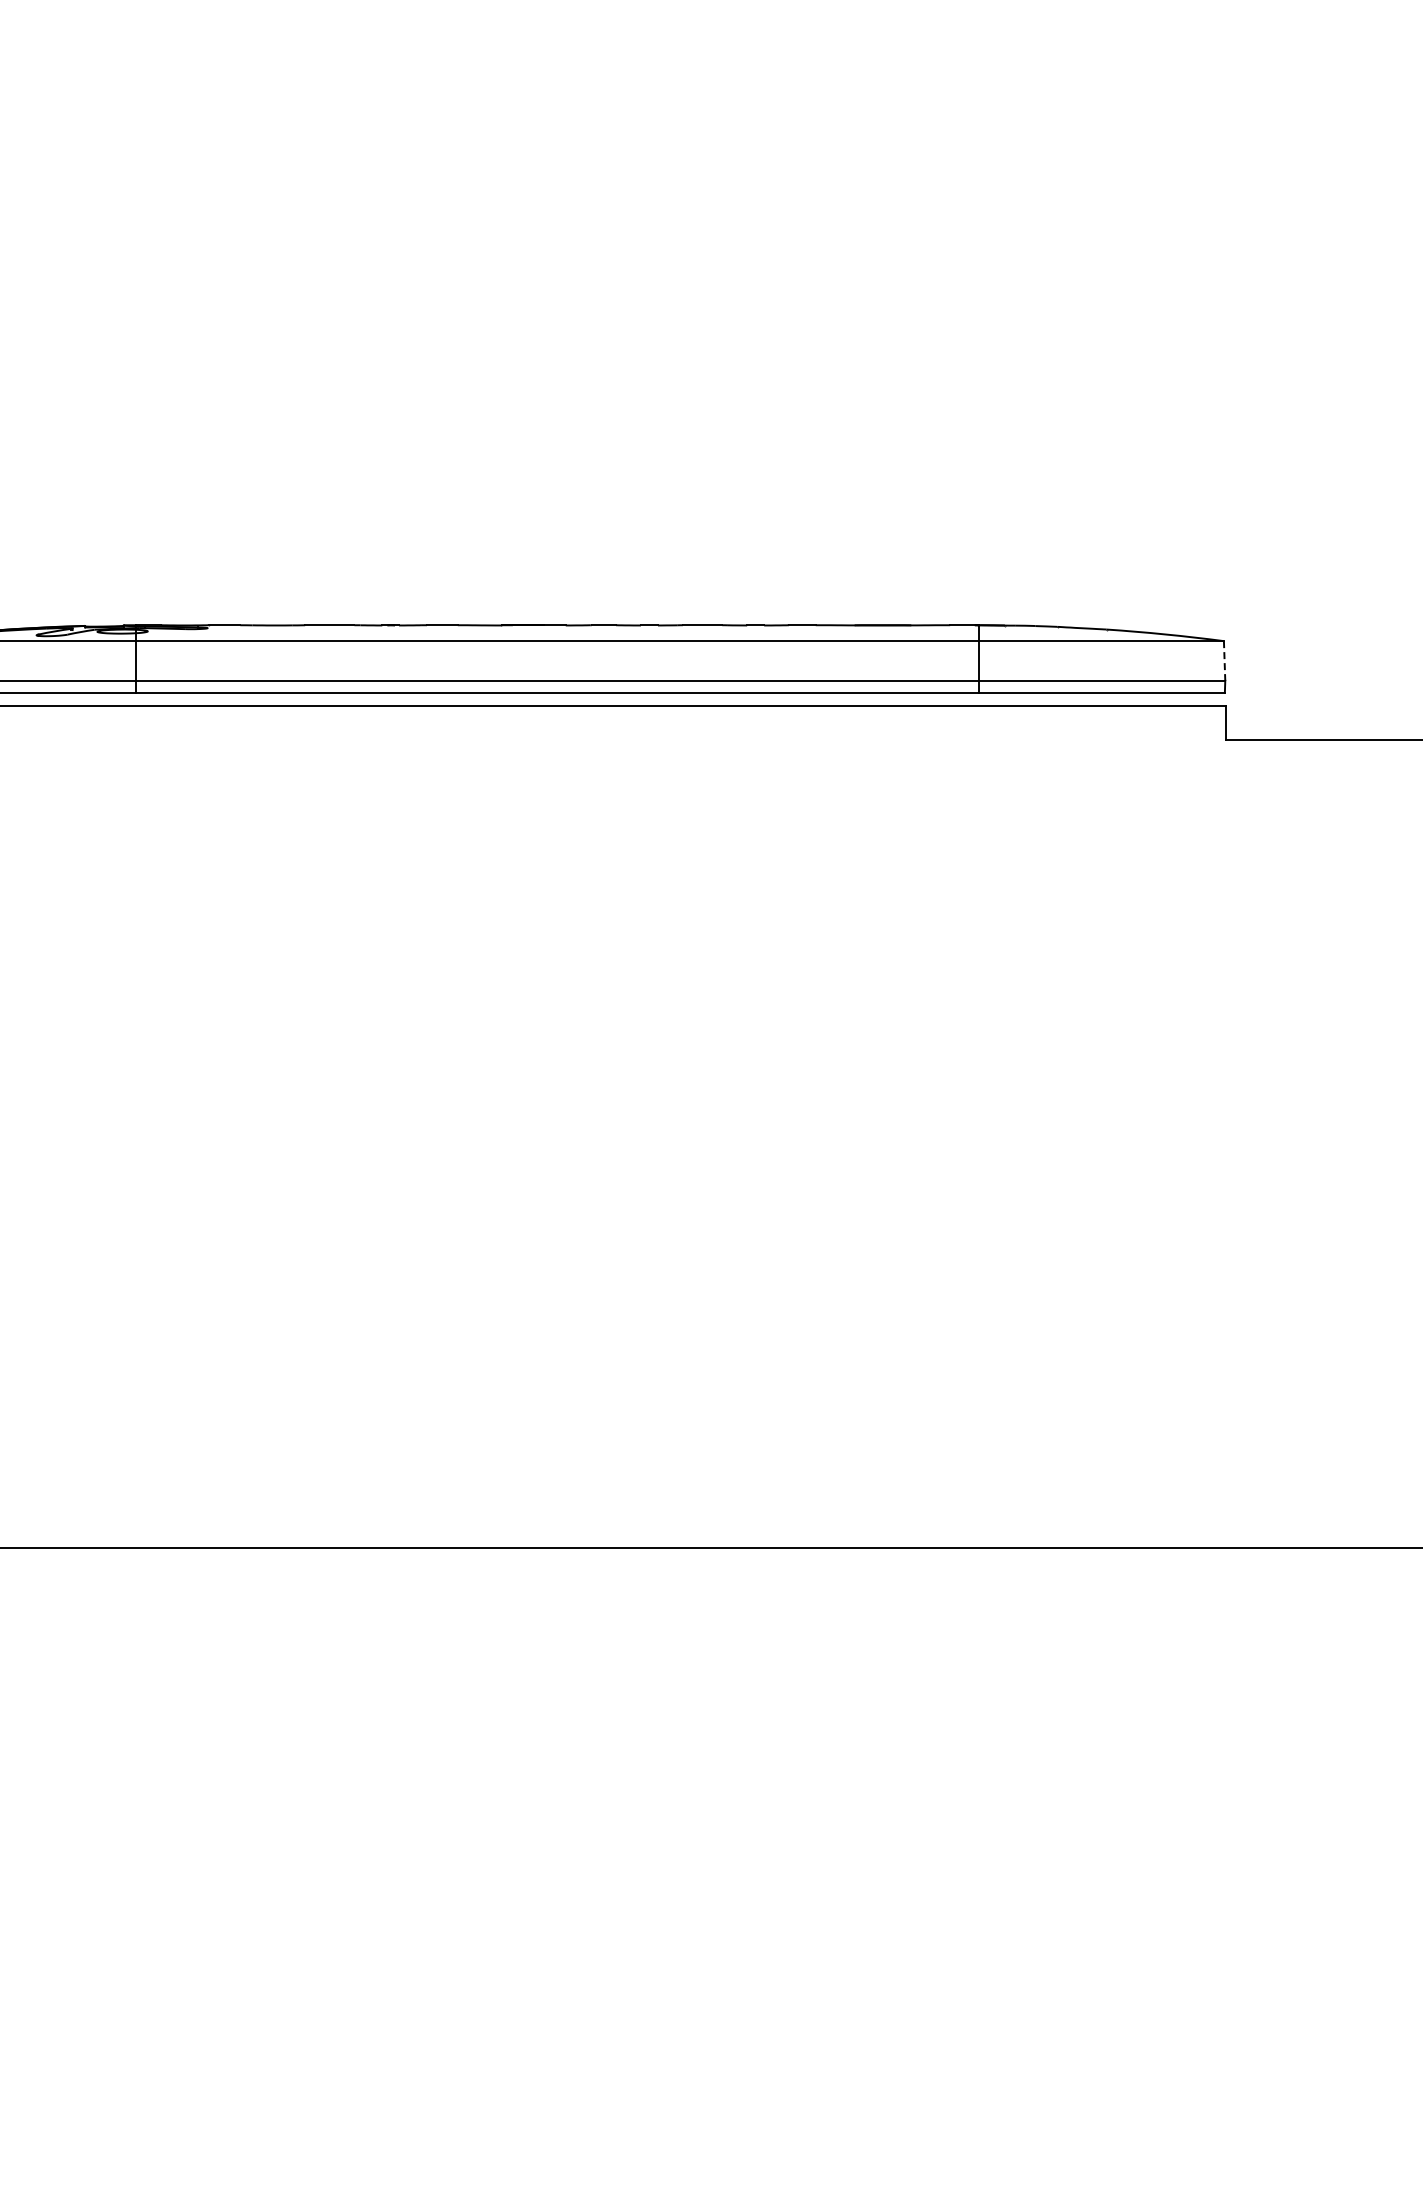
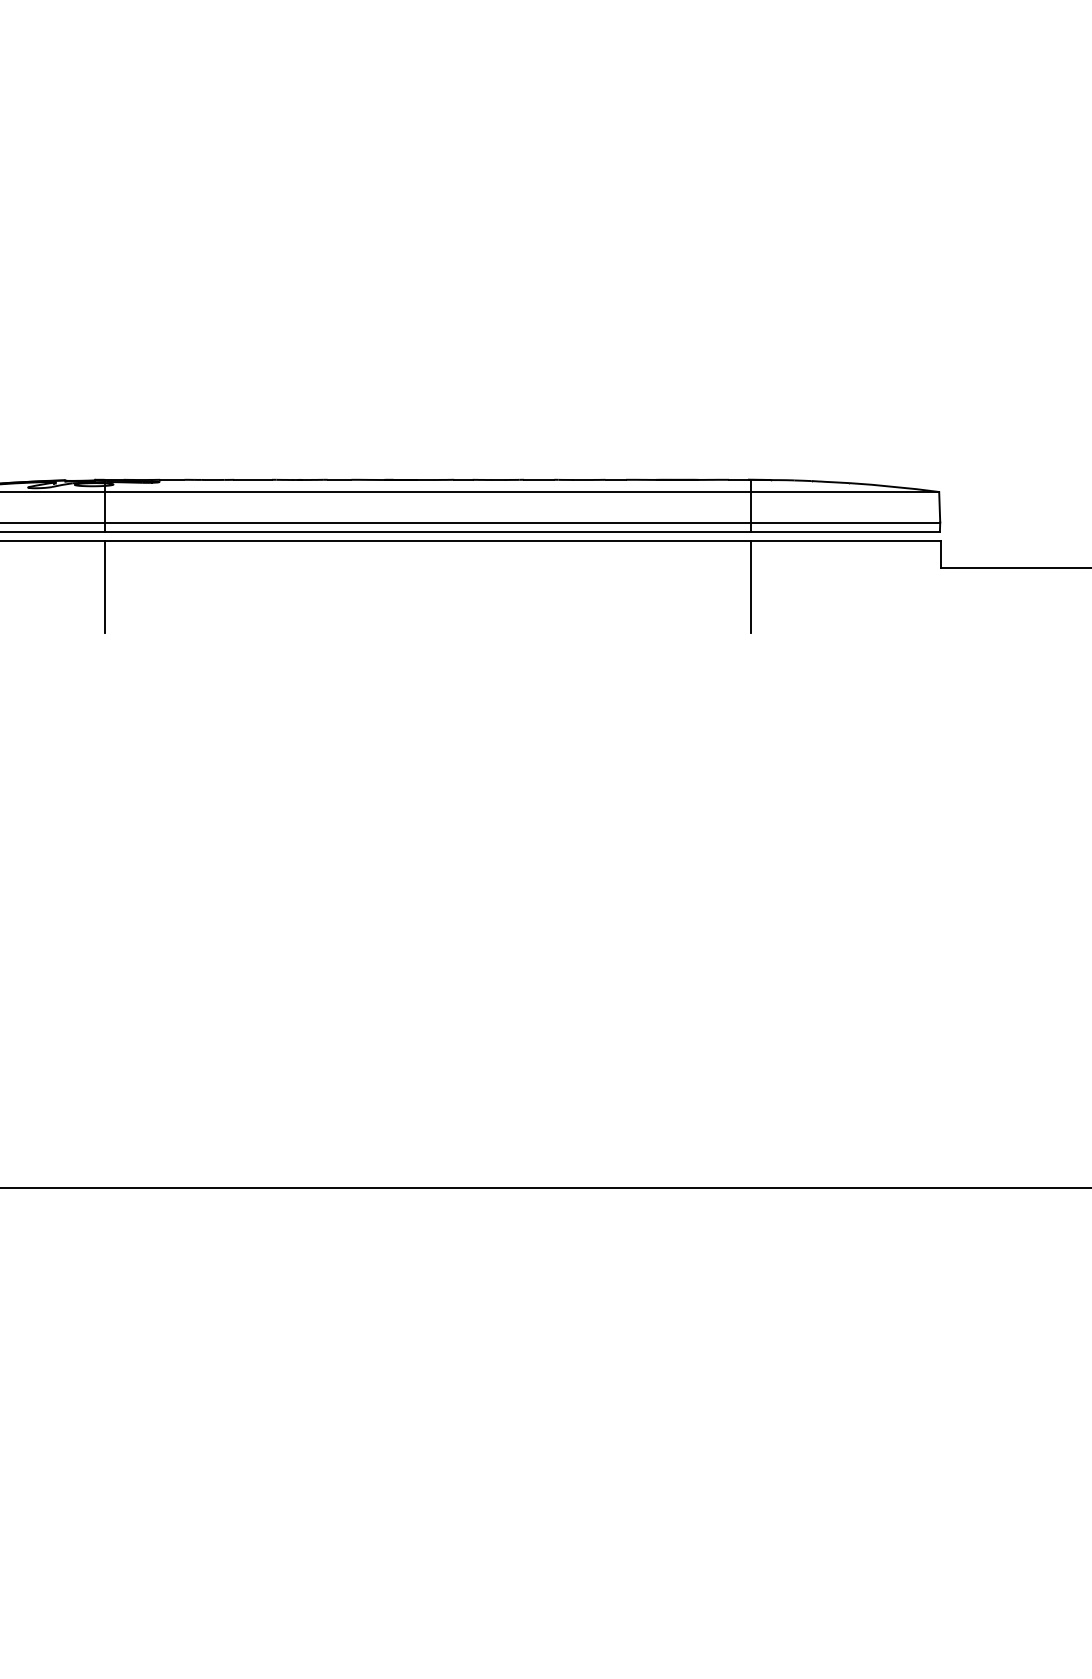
line: (1224, 661) -> (939, 507), dashed -> solid
line: (136, 764) -> (104, 586), added
line: (978, 764) -> (750, 586), added

